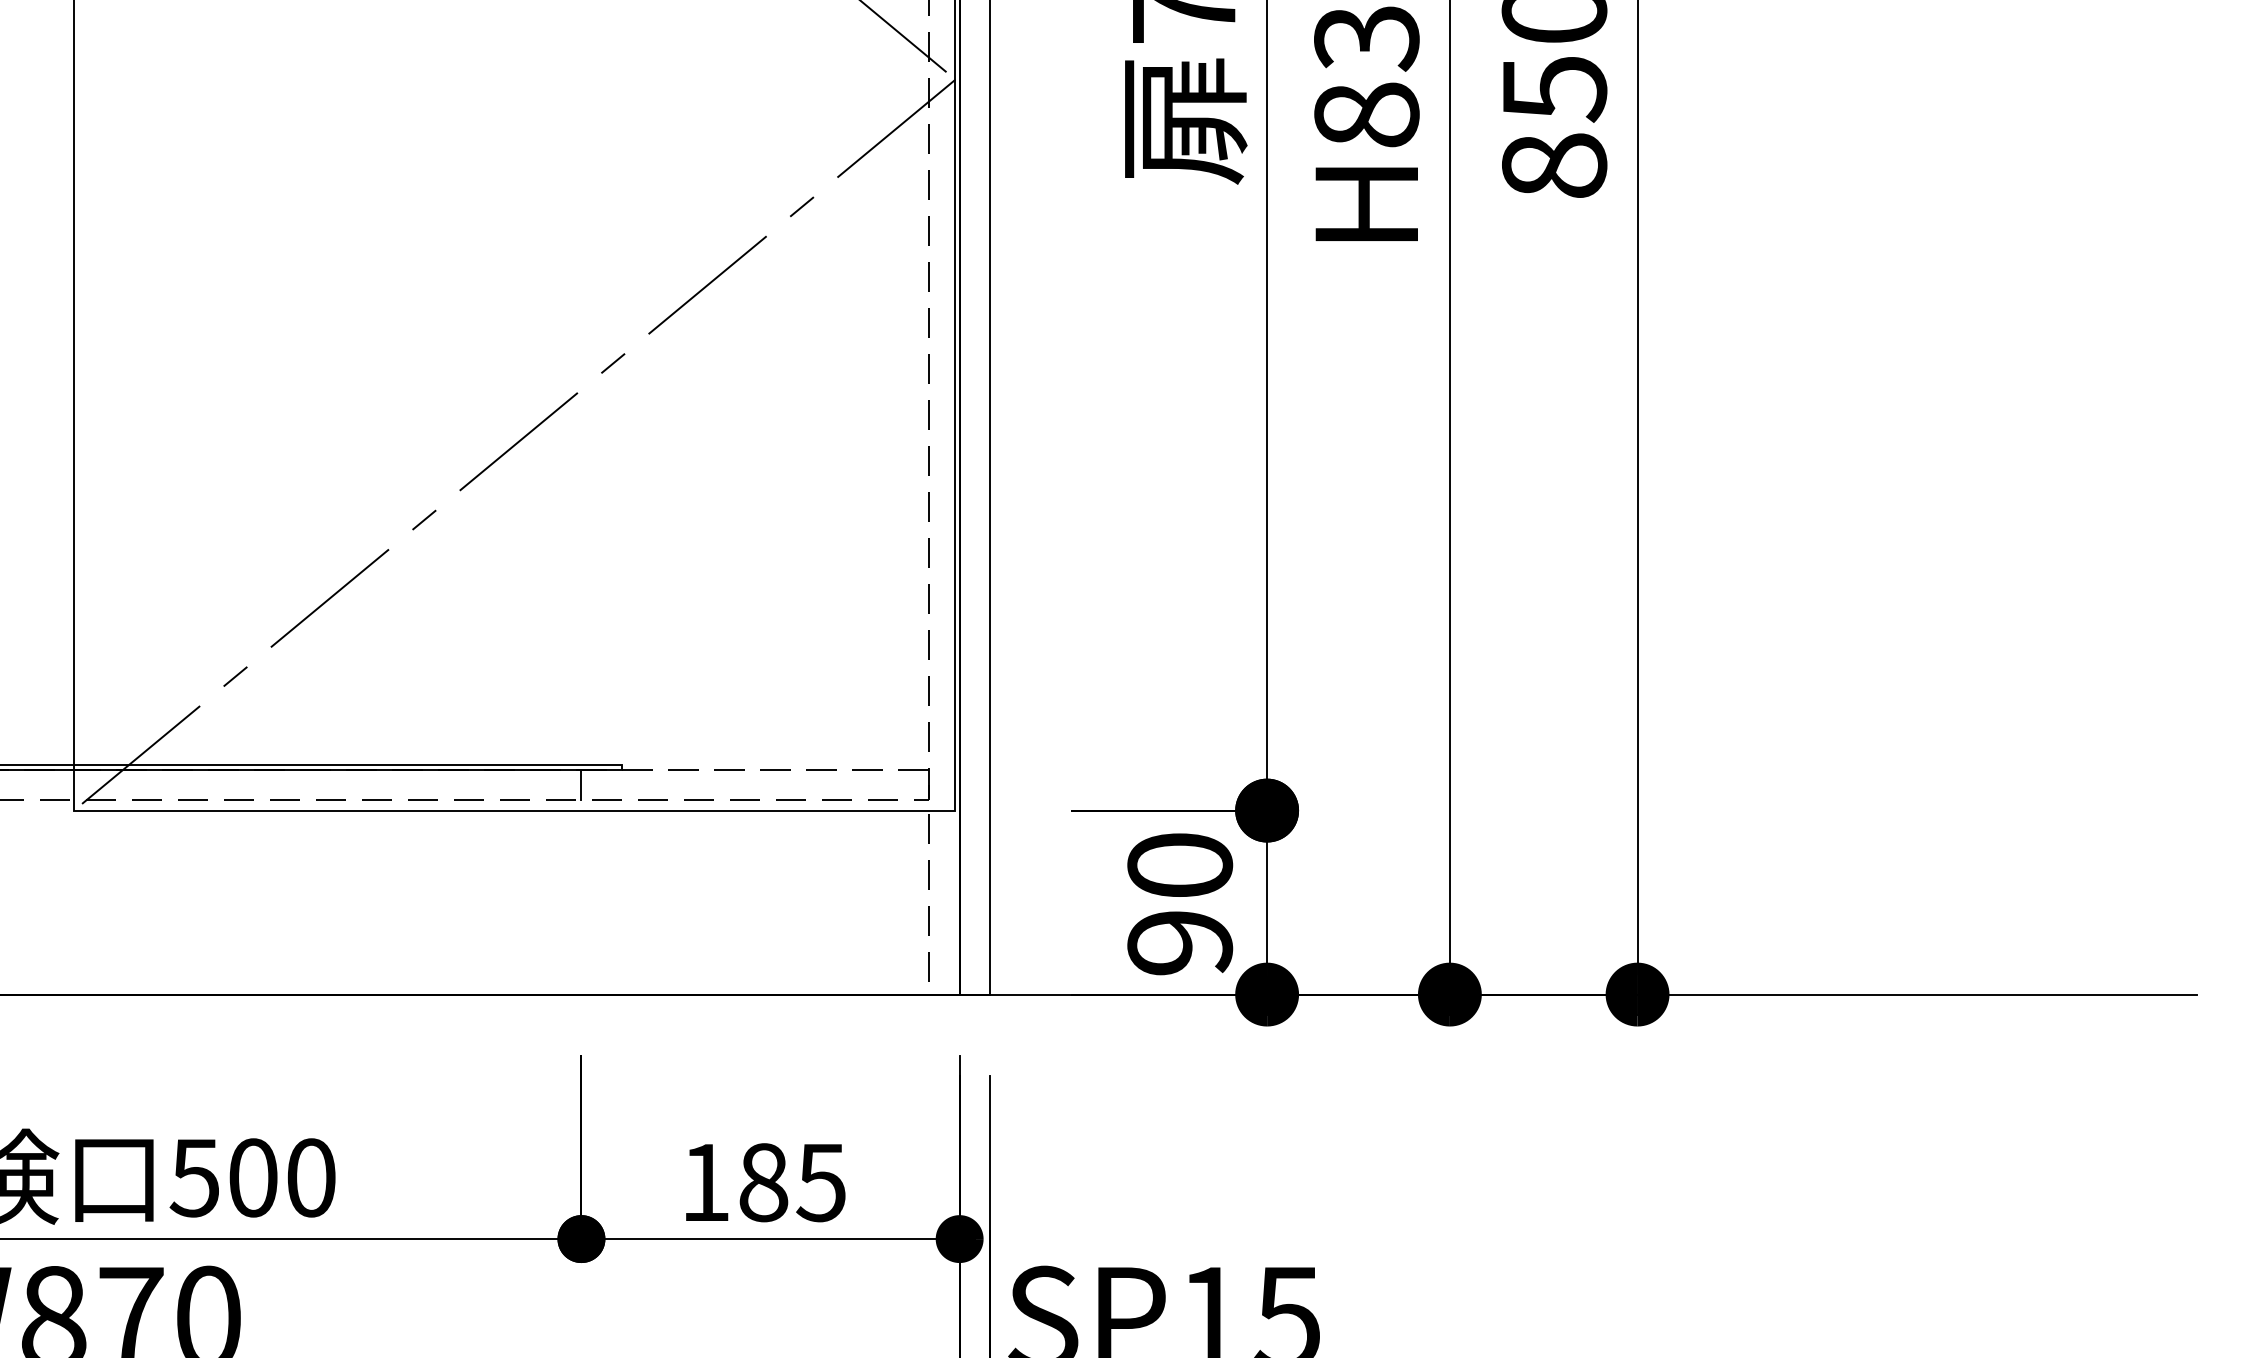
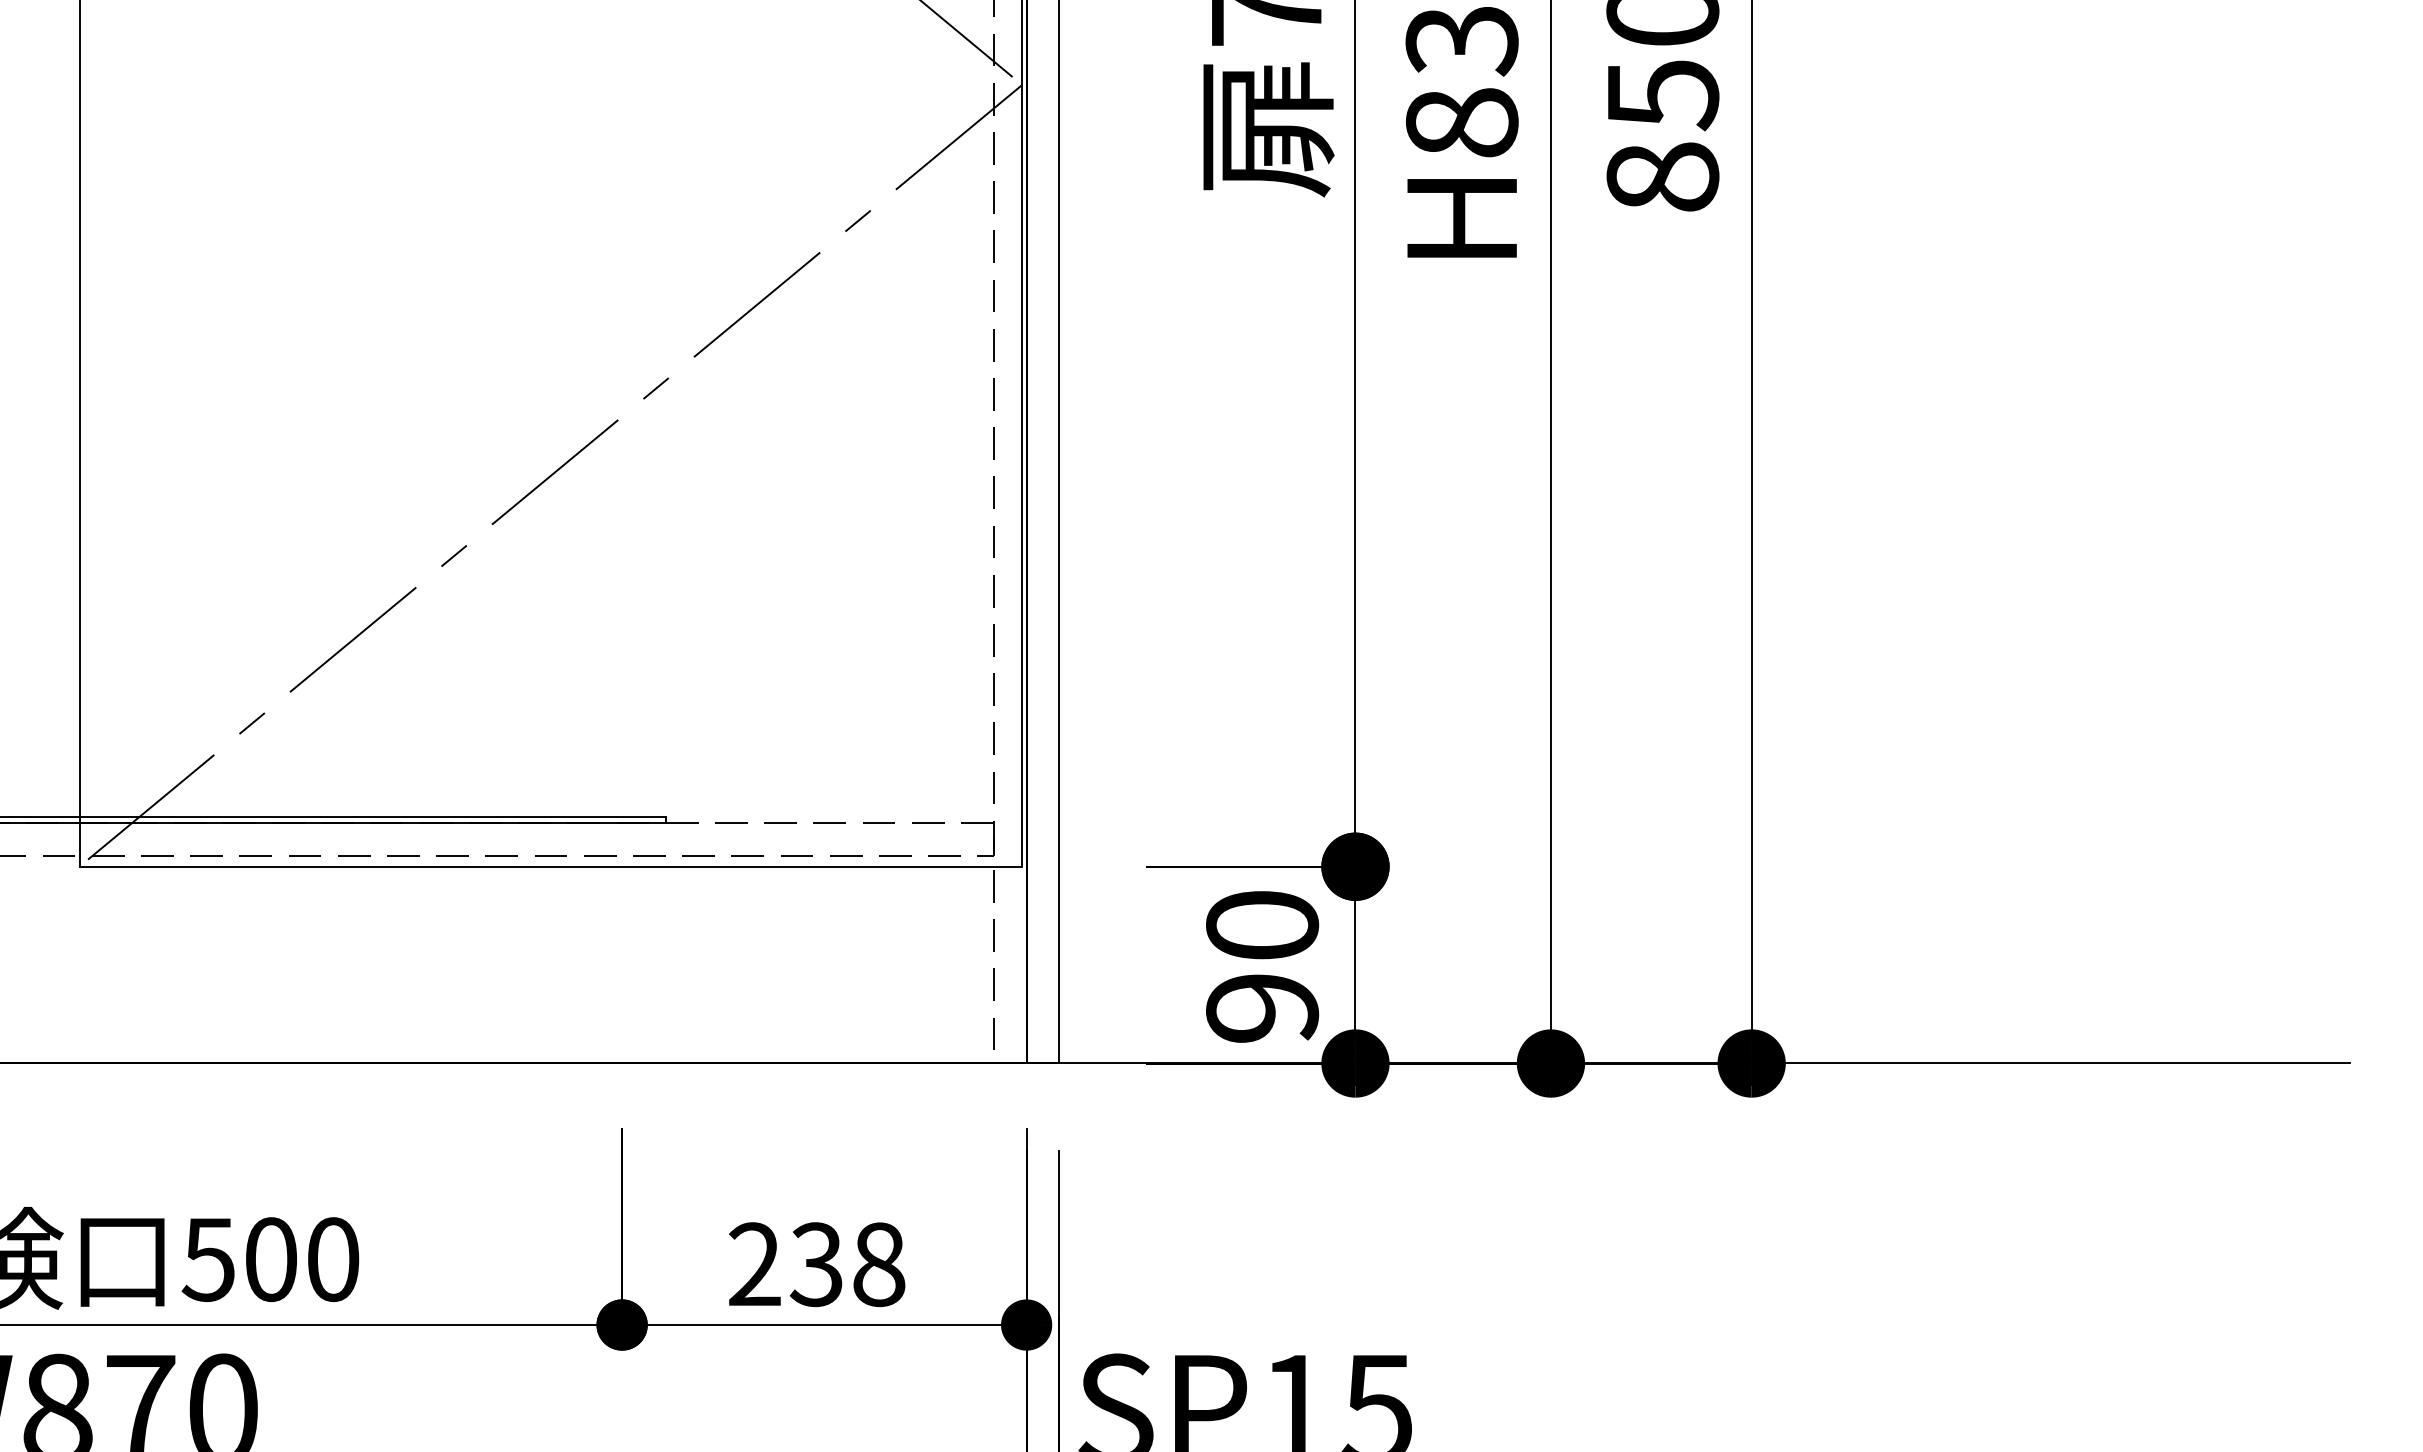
line: (581, 784) -> (622, 838), removed
text: (764, 1182) -> (817, 1264), 185 -> 238

